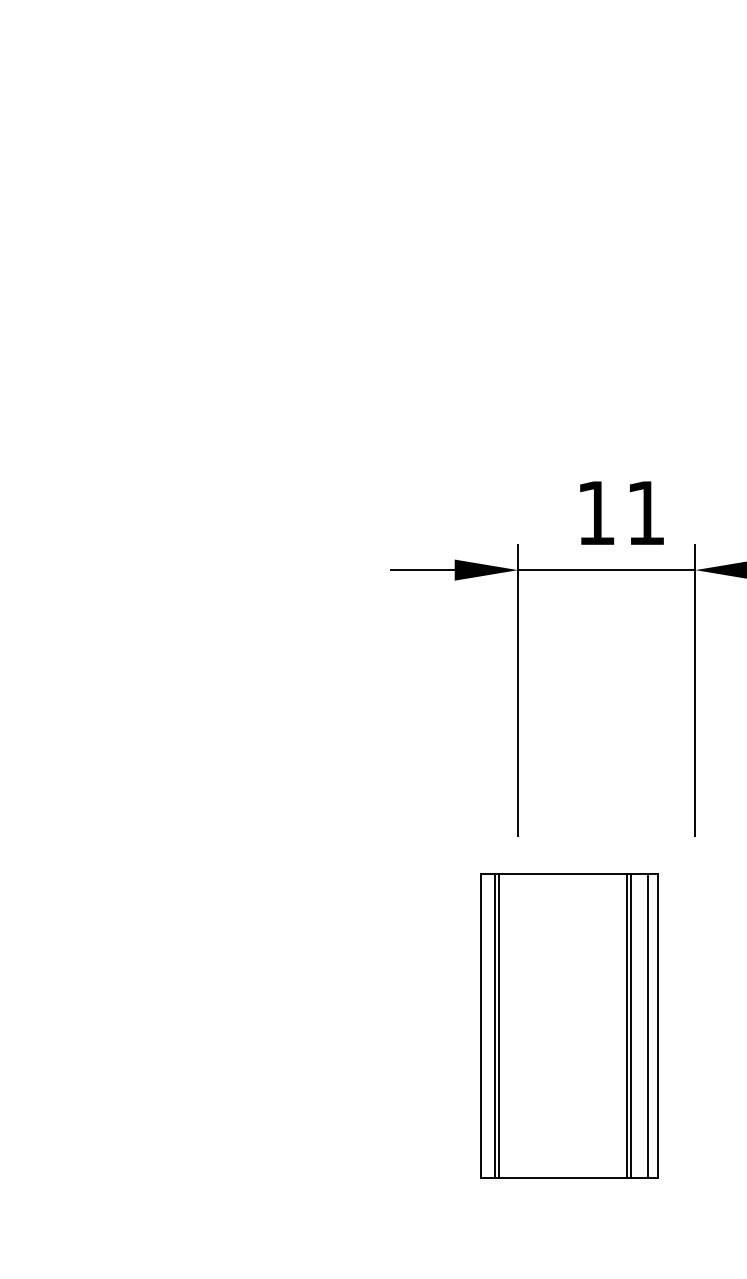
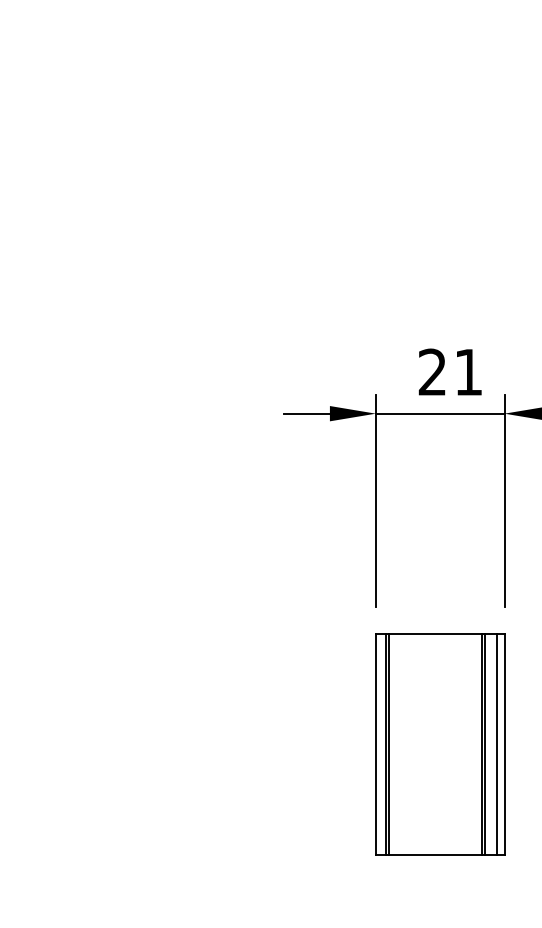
text: (594, 511) -> (431, 371), 11 -> 21
part: (569, 1026) -> (440, 744), moved

